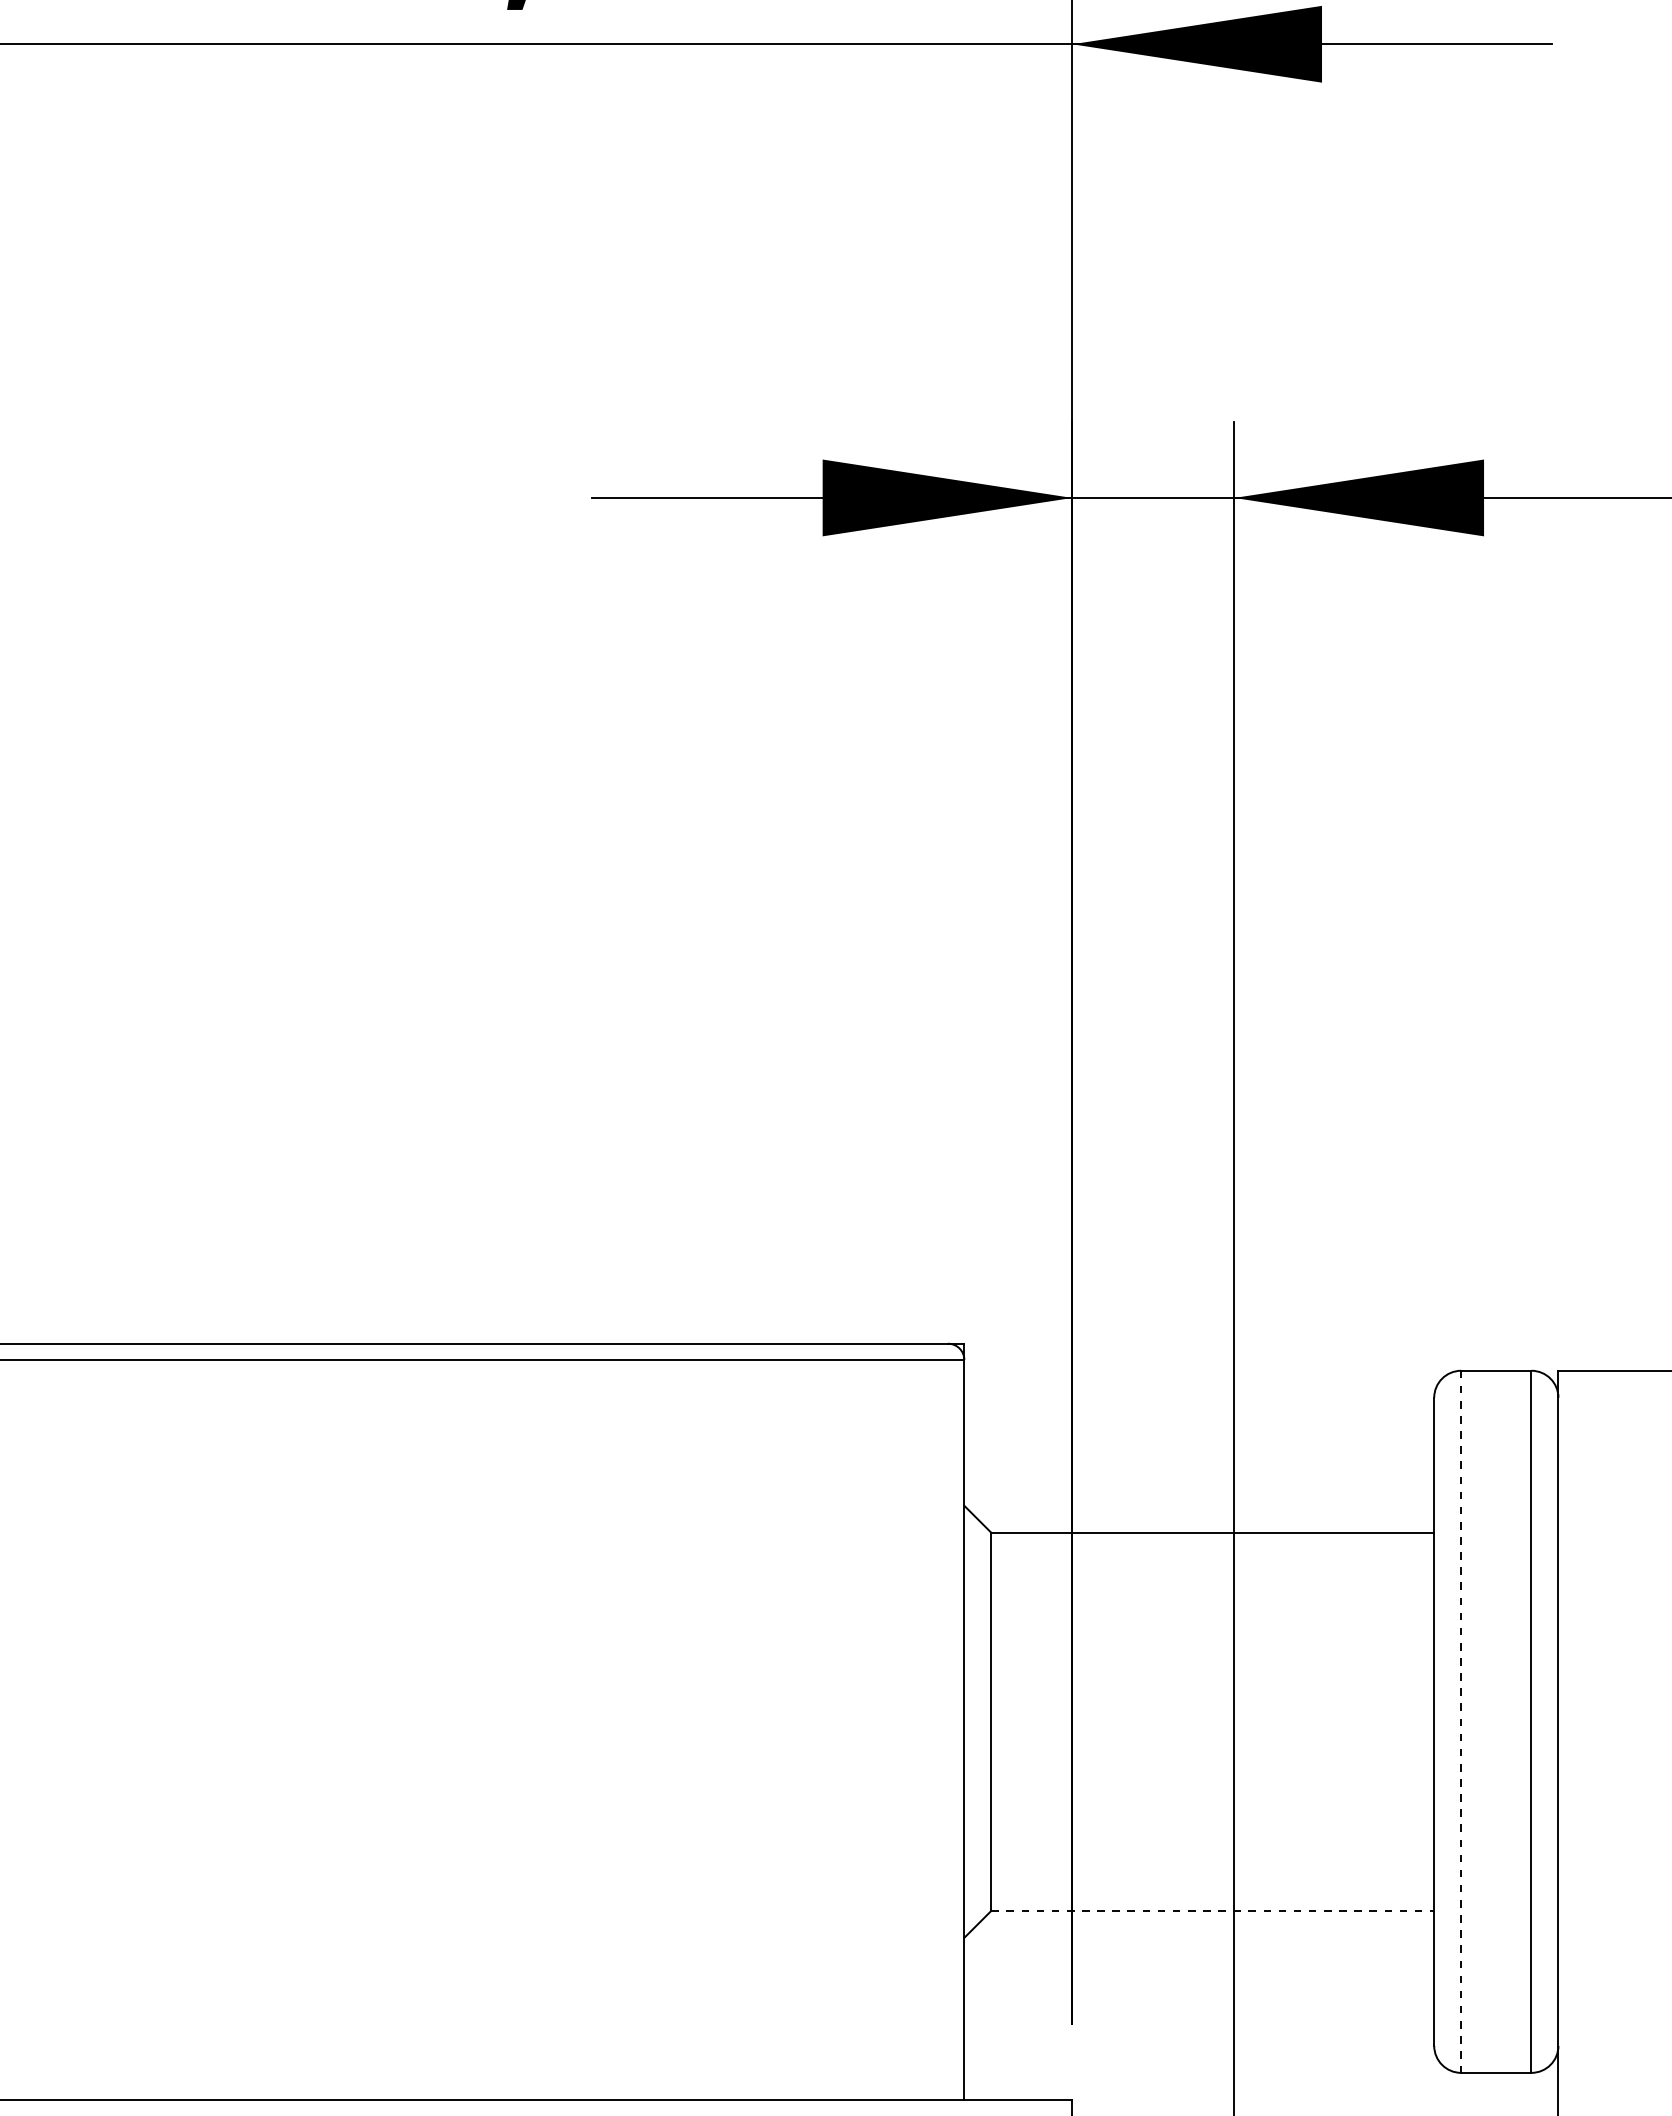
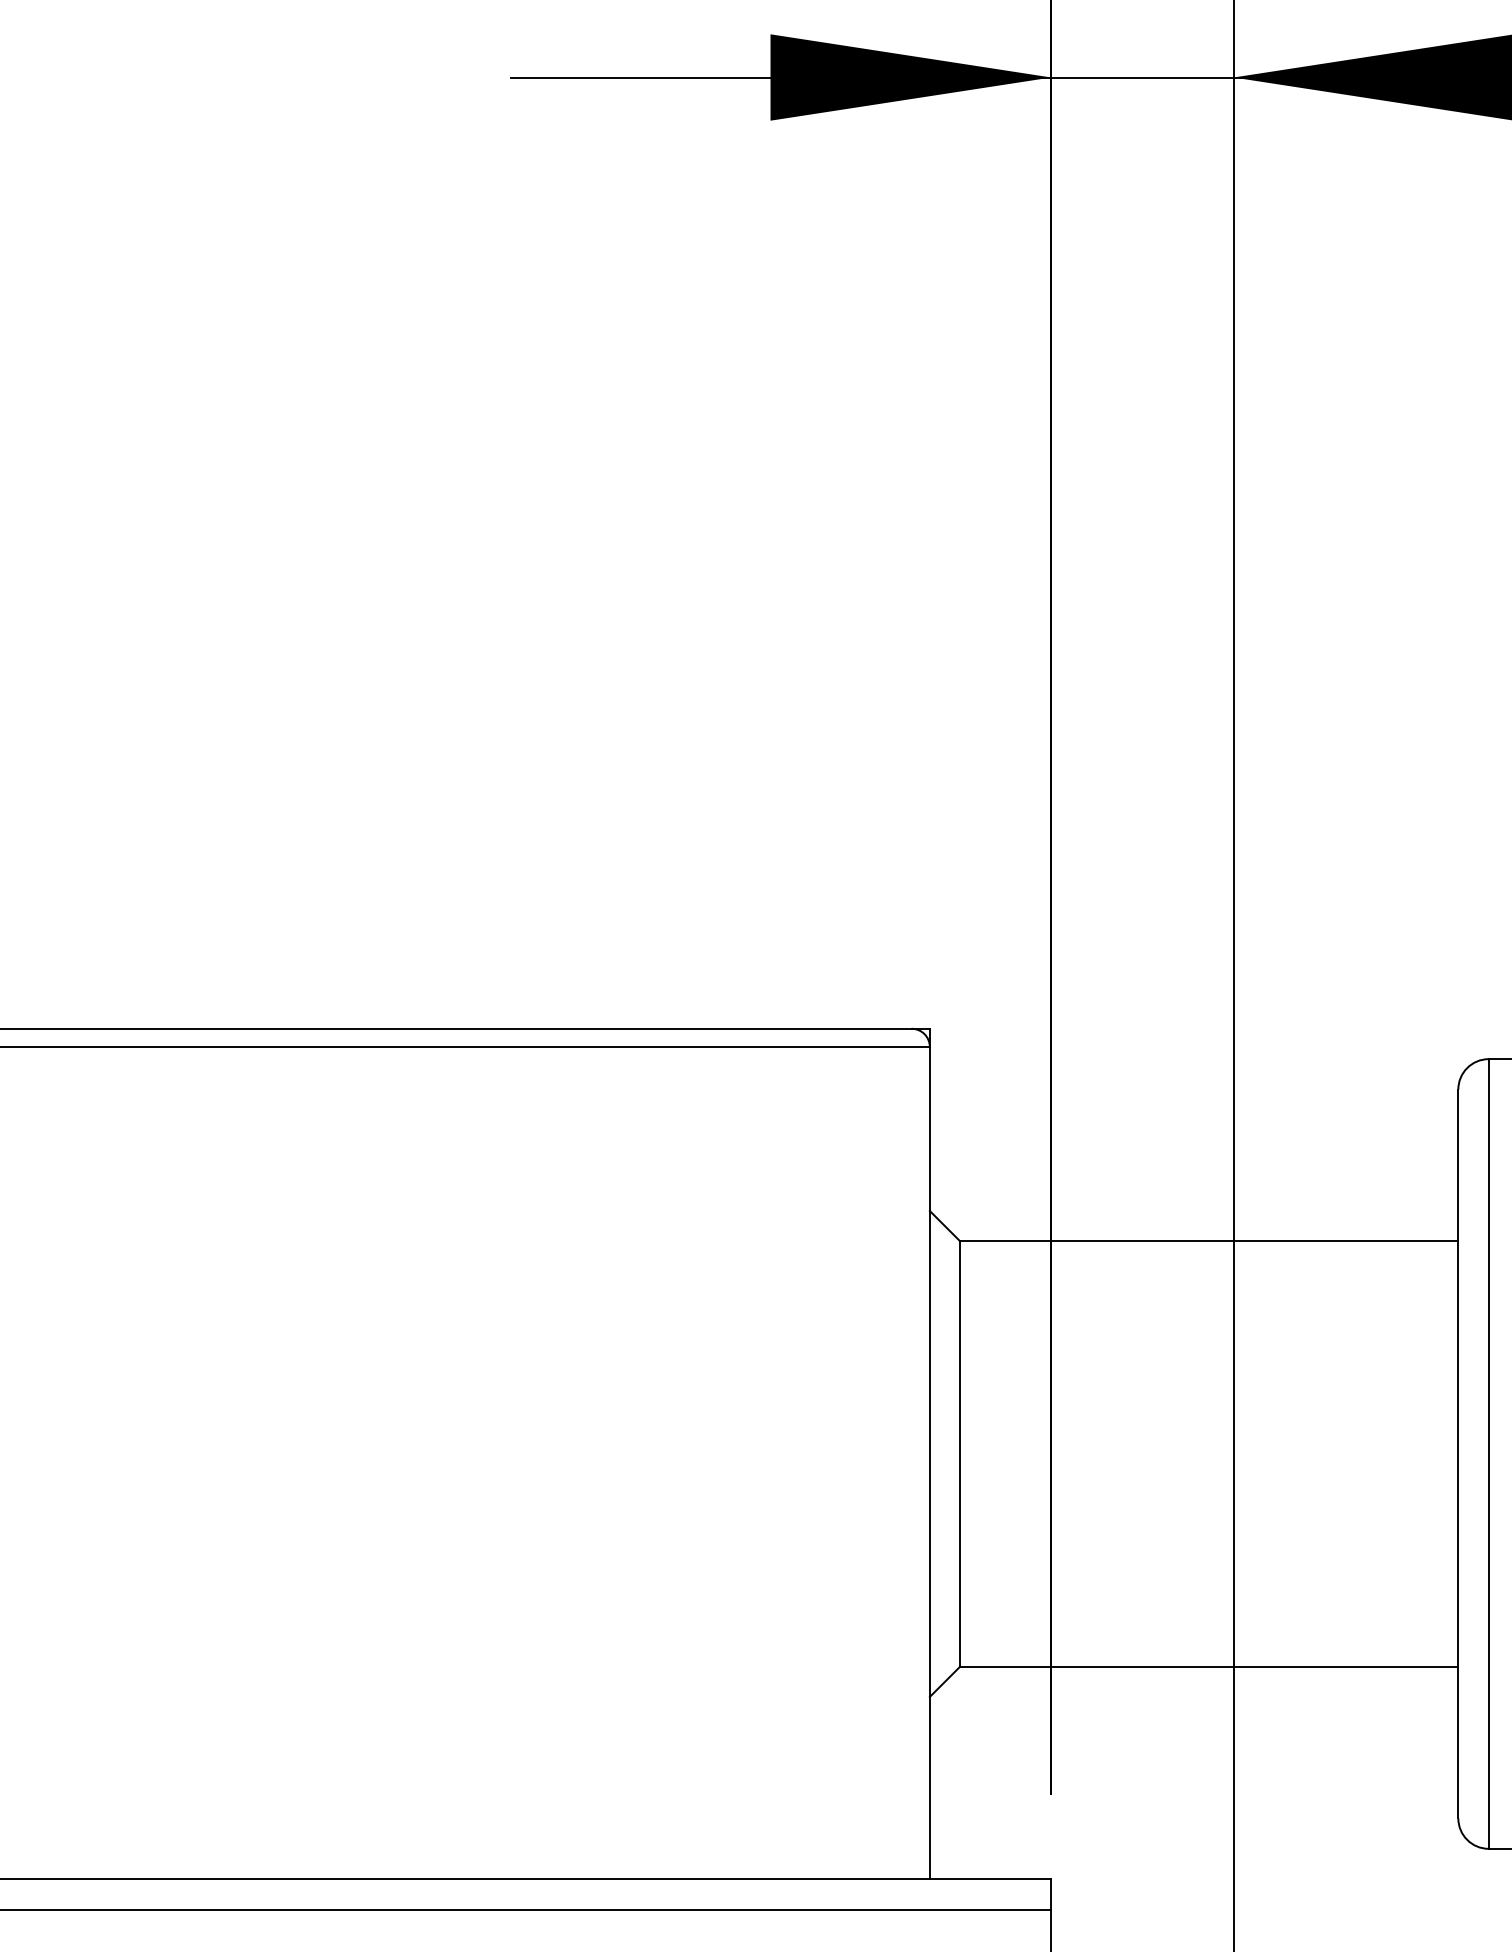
line: (1461, 1722) -> (1489, 1454), dashed -> solid
line: (1213, 1910) -> (1210, 1666), dashed -> solid

